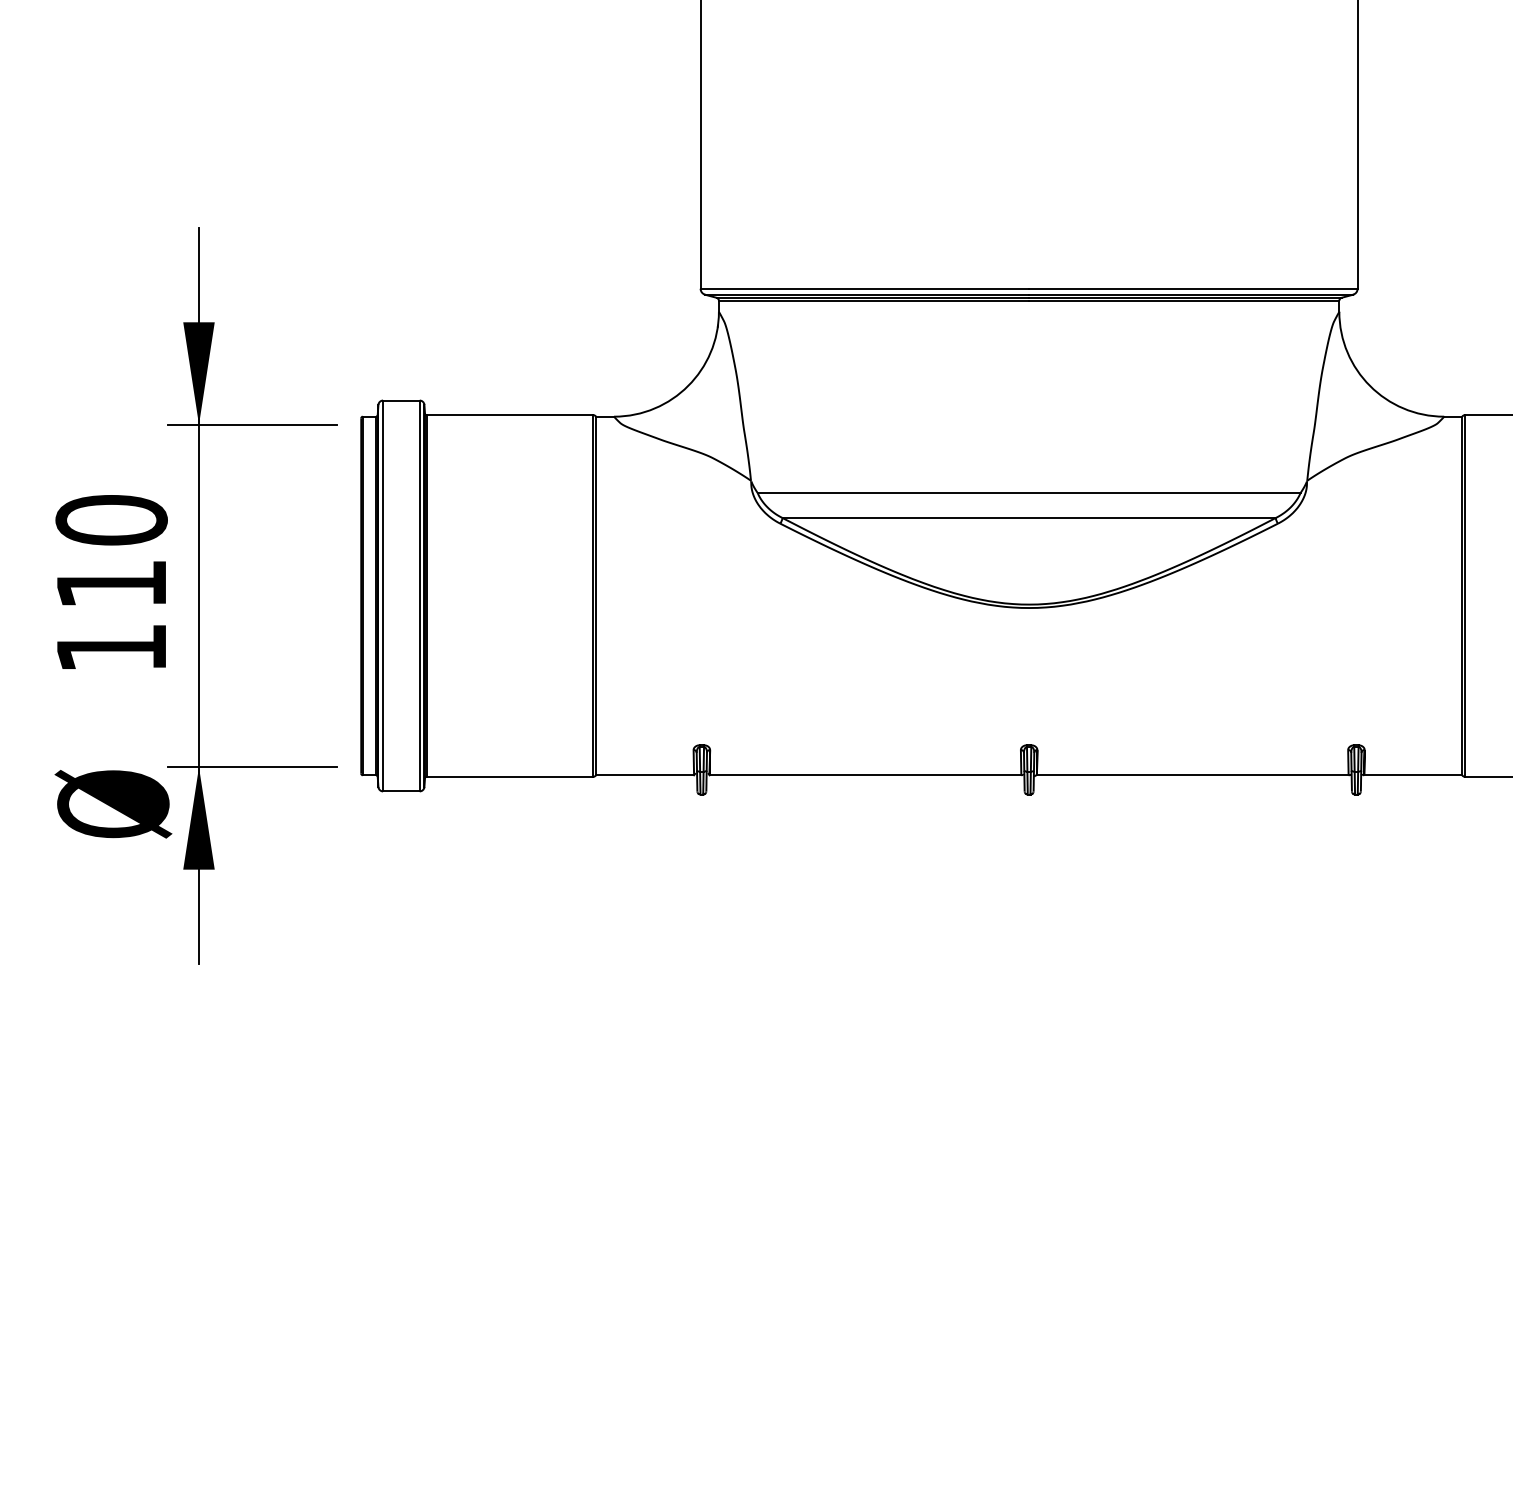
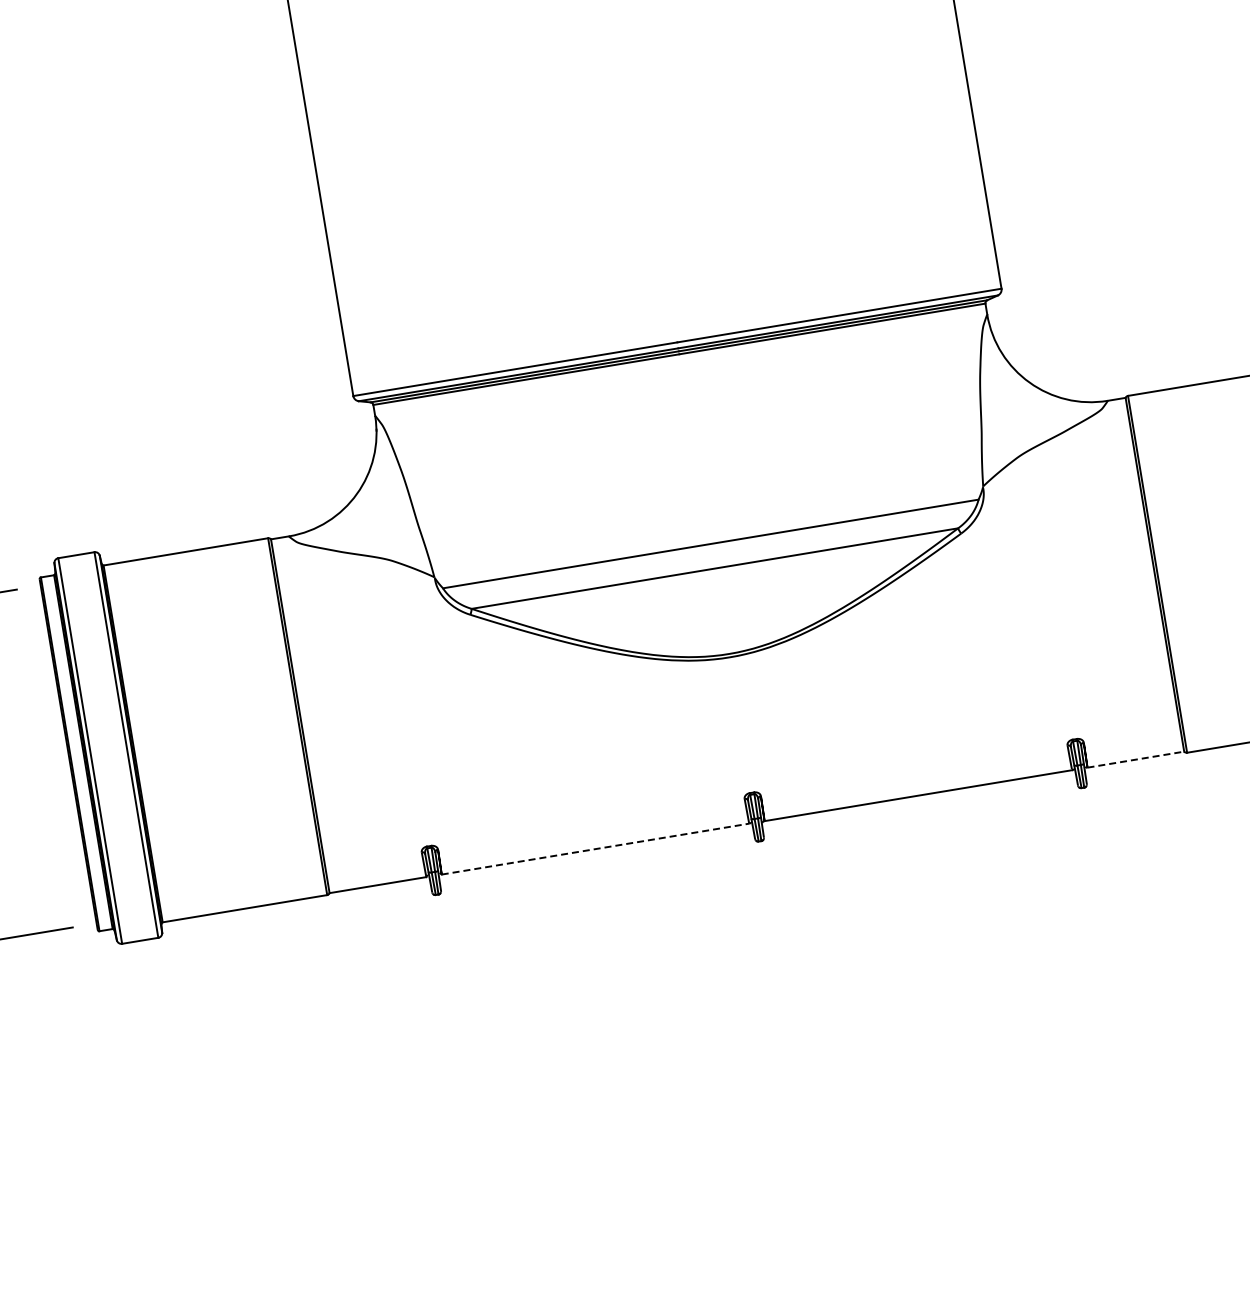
line: (865, 775) -> (595, 849), solid -> dashed
line: (1413, 775) -> (1136, 759), solid -> dashed

